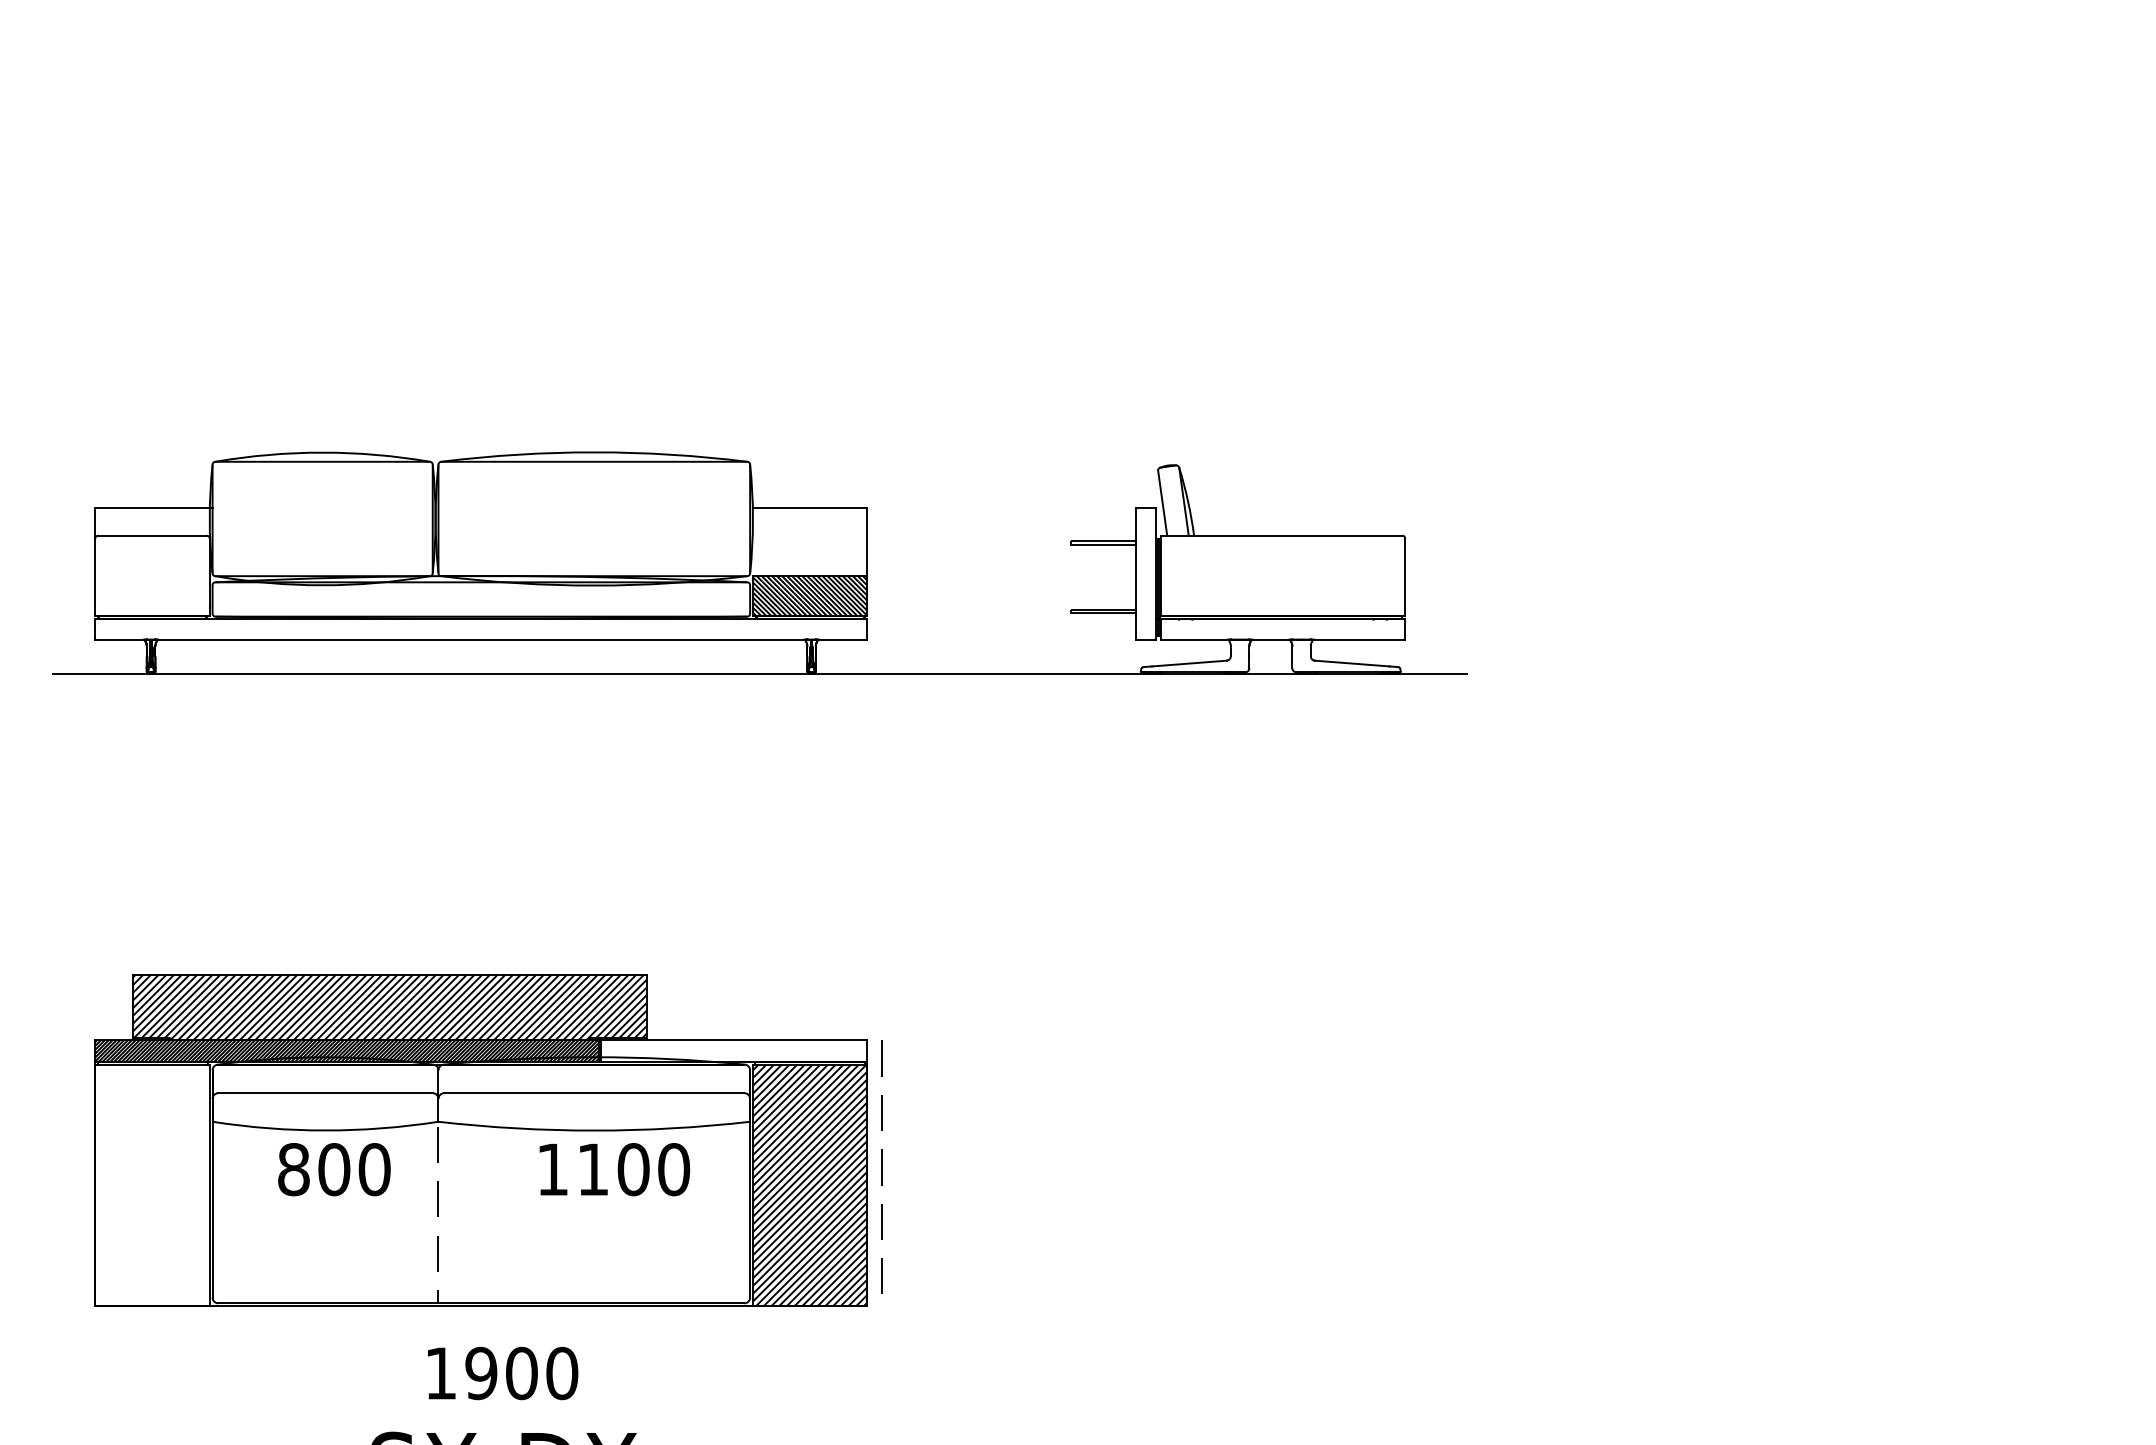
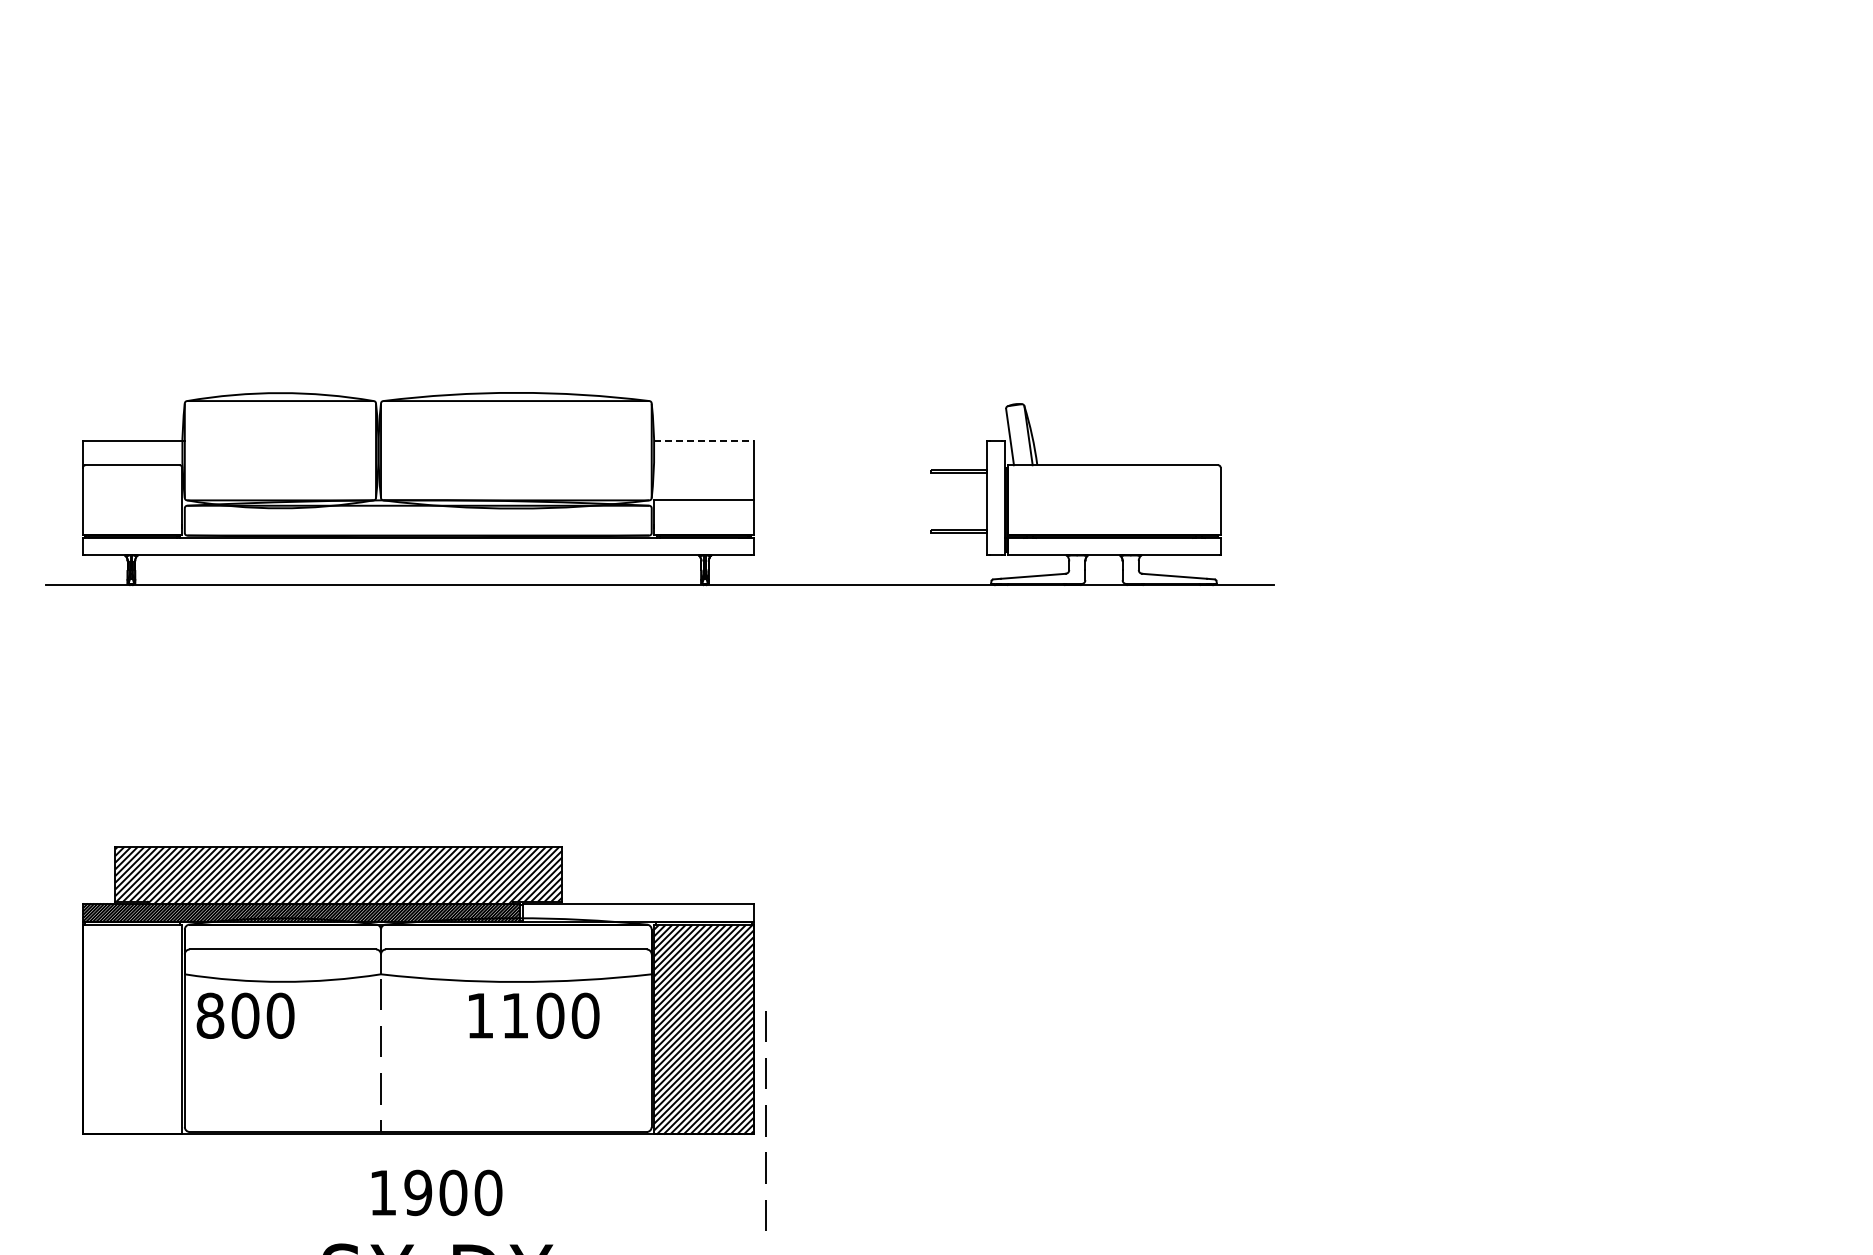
line: (809, 508) -> (703, 441), solid -> dashed
hatch: (809, 595) -> (703, 517), removed
line: (881, 1166) -> (765, 1120), moved
text: (334, 1169) -> (245, 1015), moved

